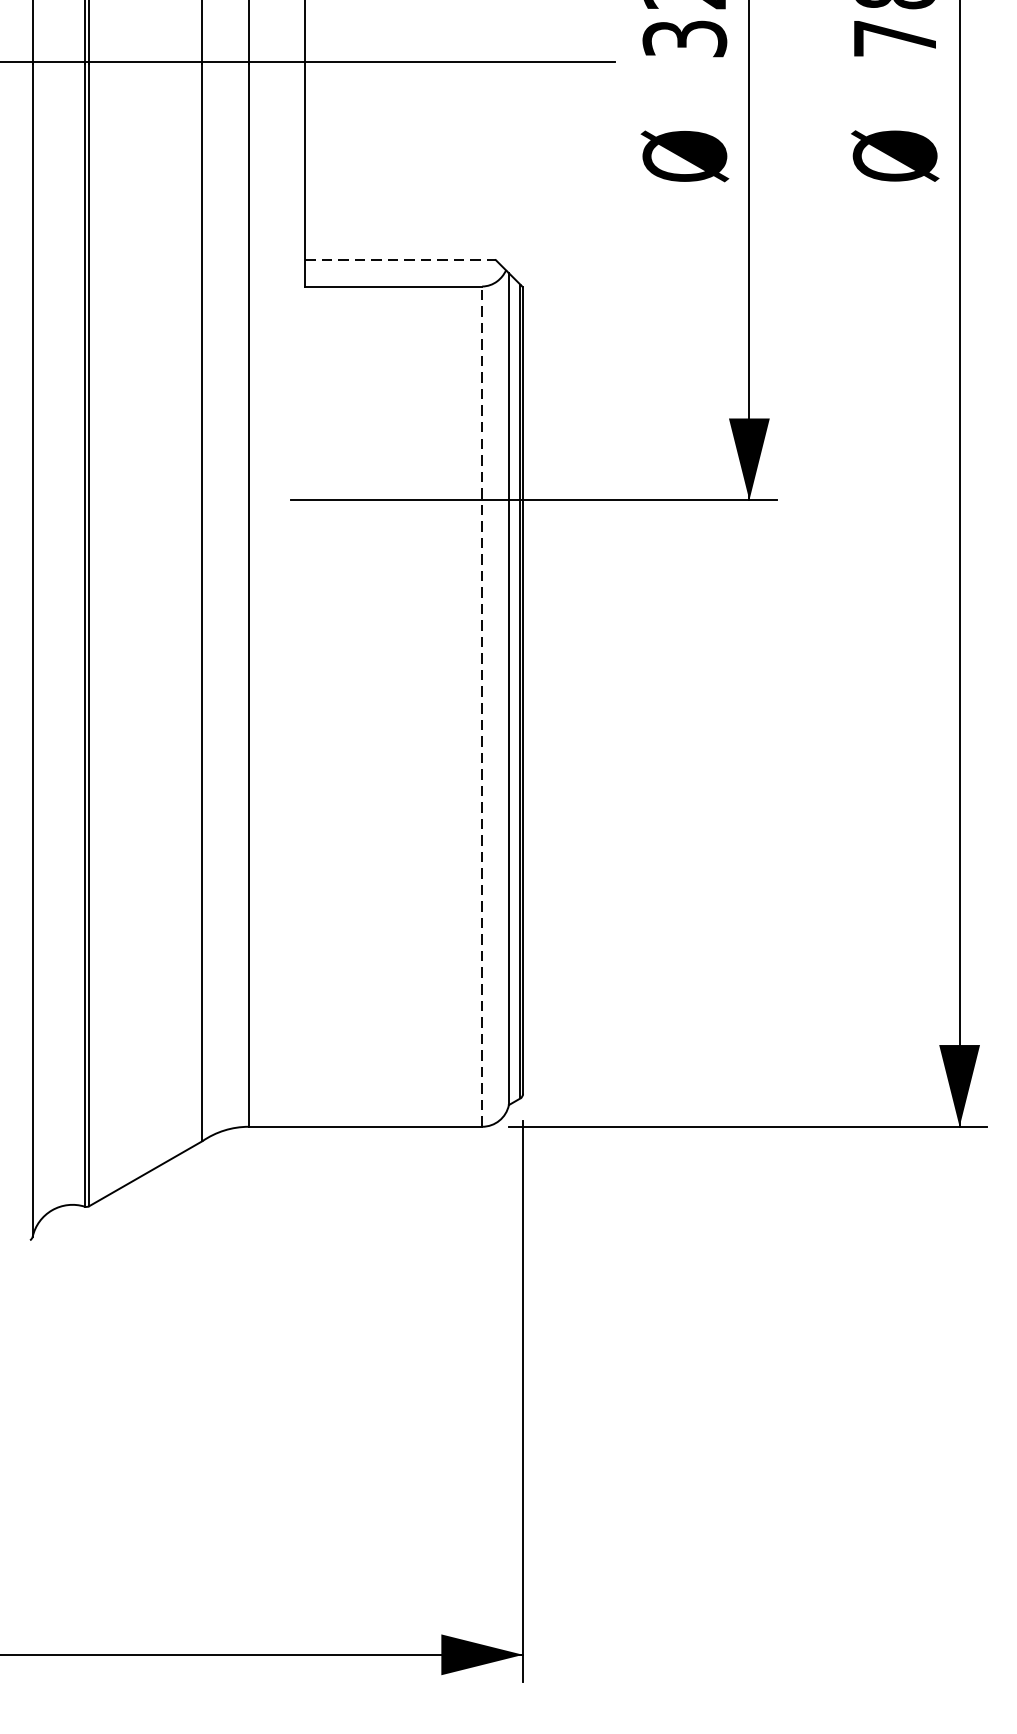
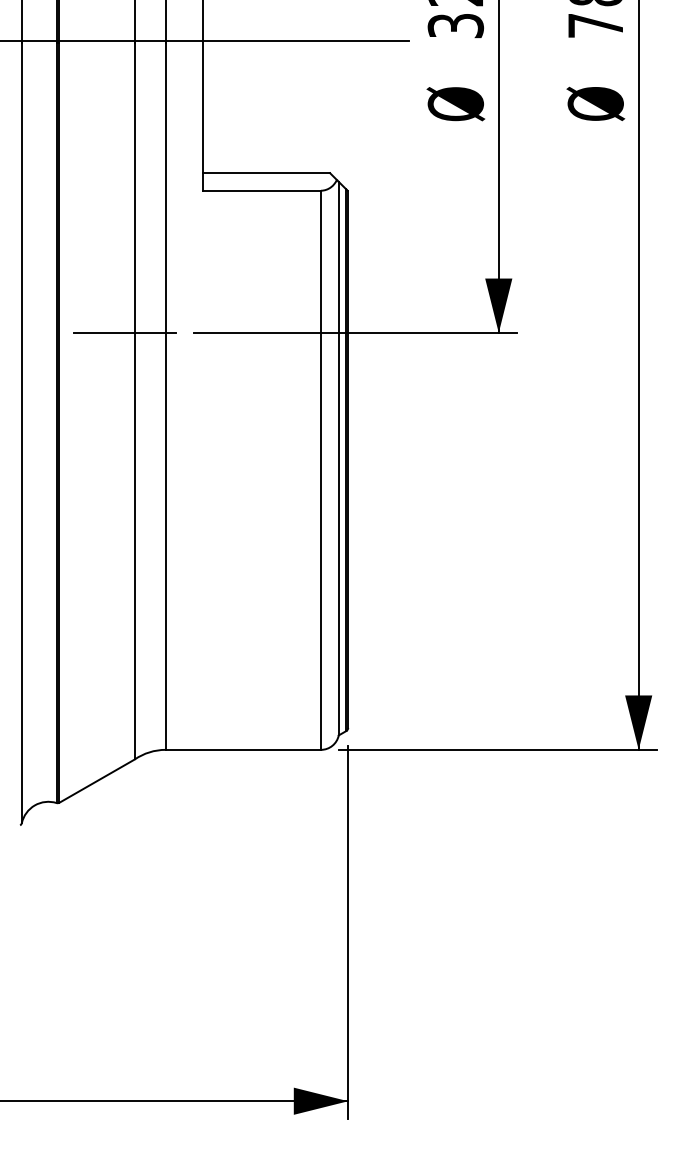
line: (401, 260) -> (267, 173), dashed -> solid
line: (186, 499) -> (124, 332), added
line: (482, 706) -> (321, 470), dashed -> solid

